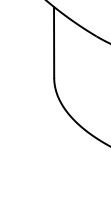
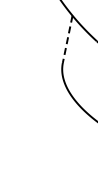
line: (53, 42) -> (67, 39), solid -> dashed

